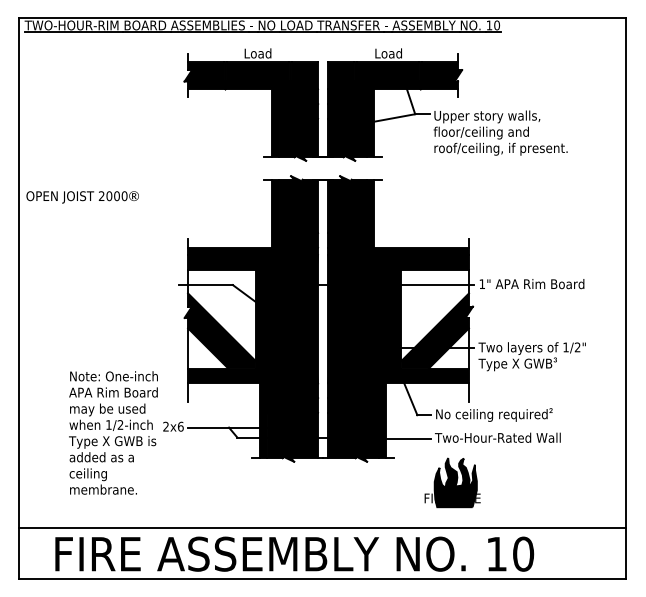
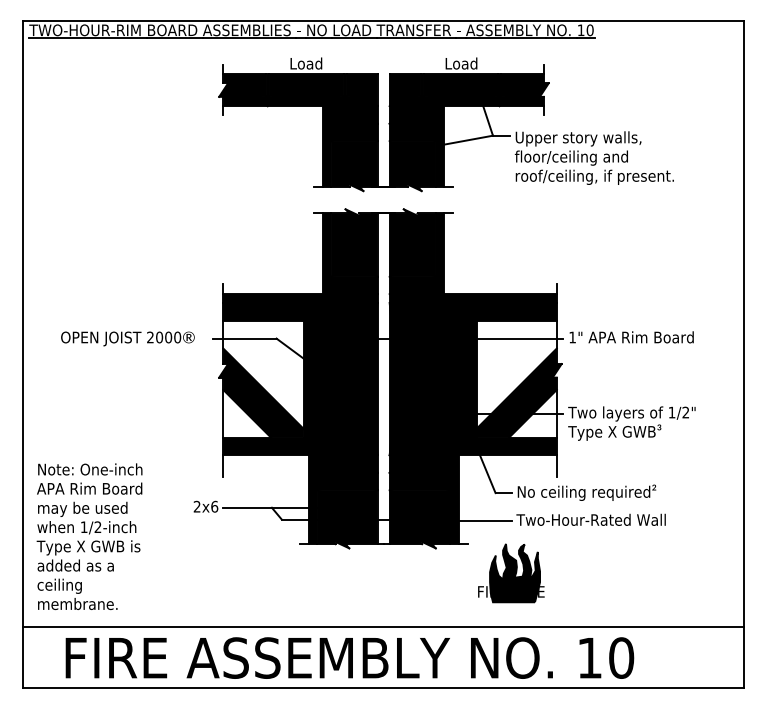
text: (82, 197) -> (127, 339), moved
text: (113, 432) -> (89, 536), moved
part: (452, 482) -> (511, 572), moved

